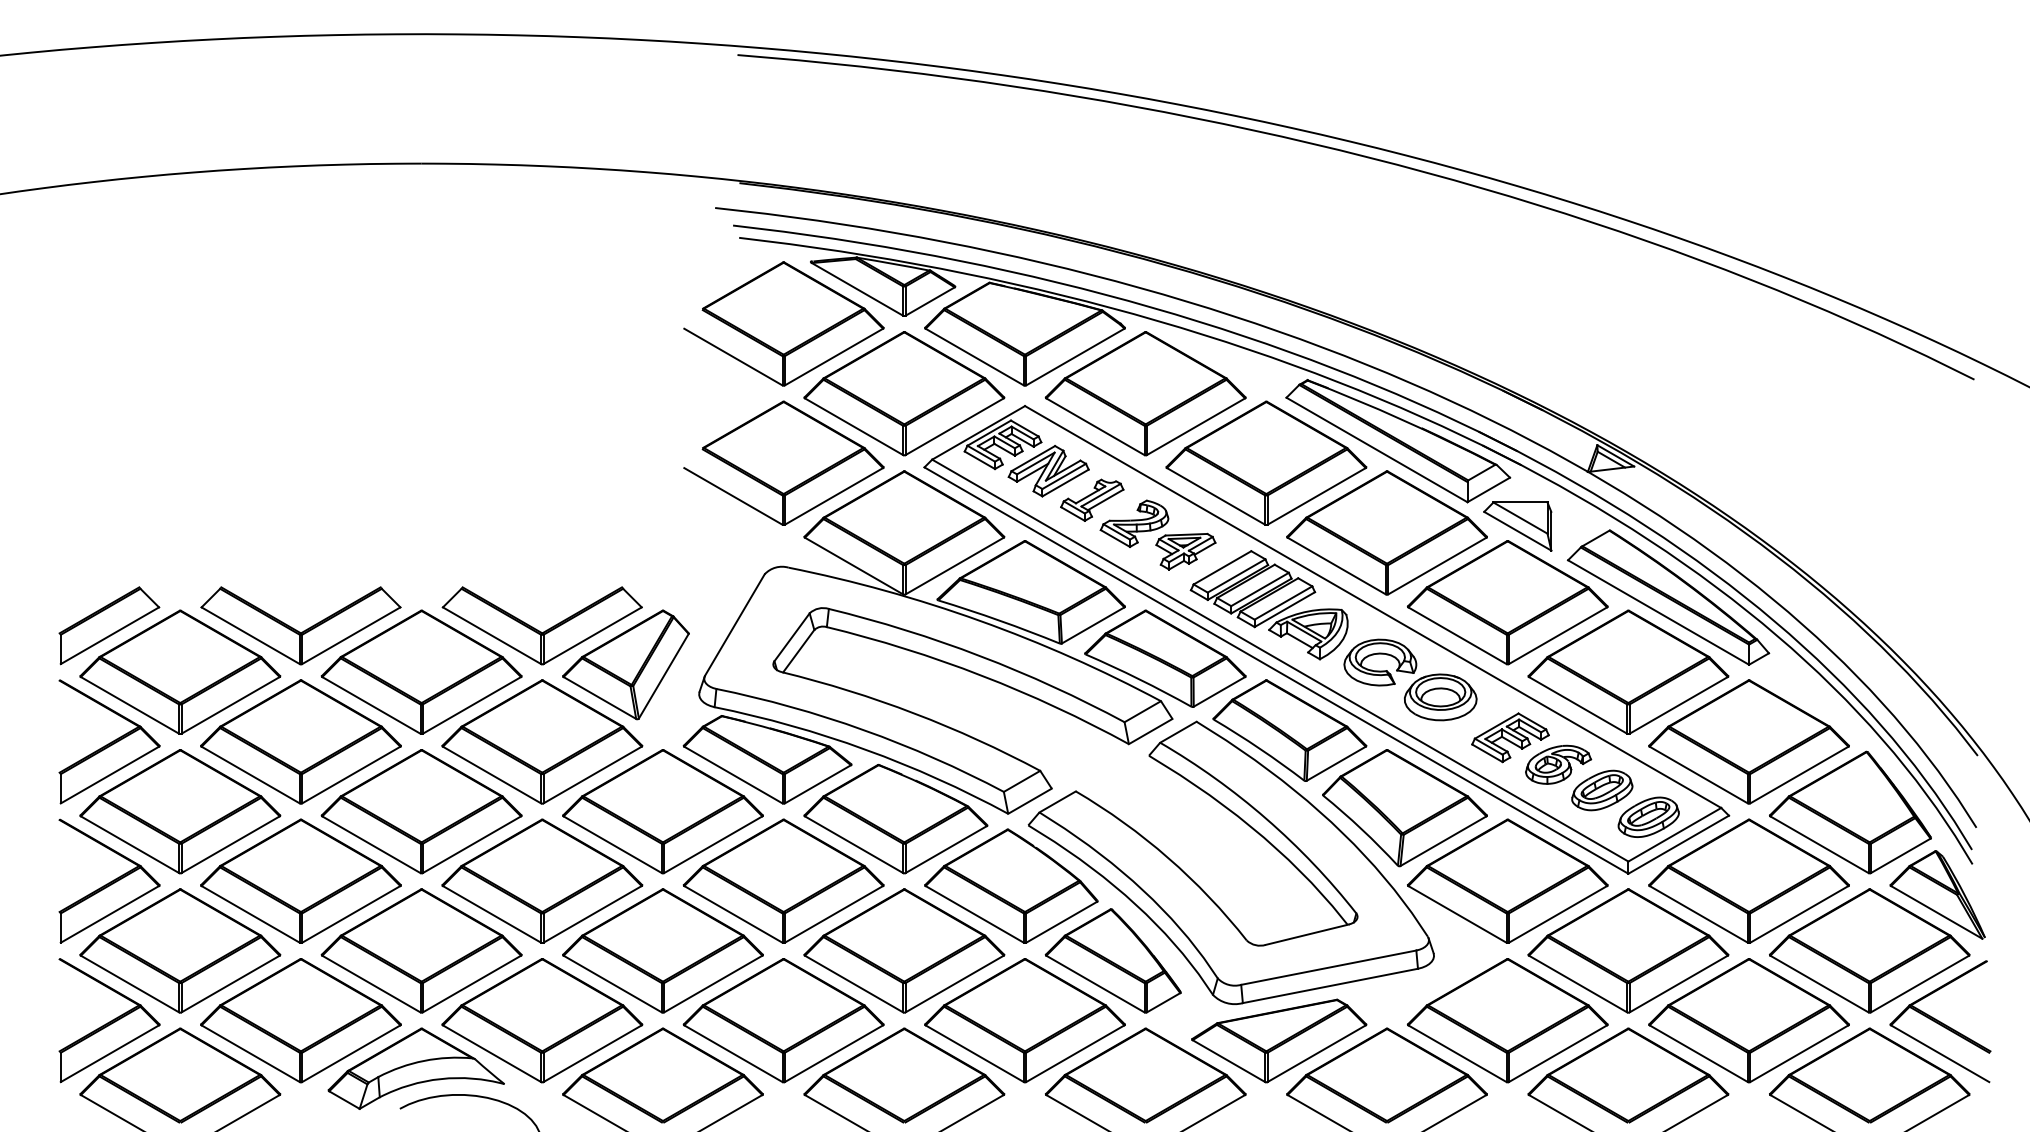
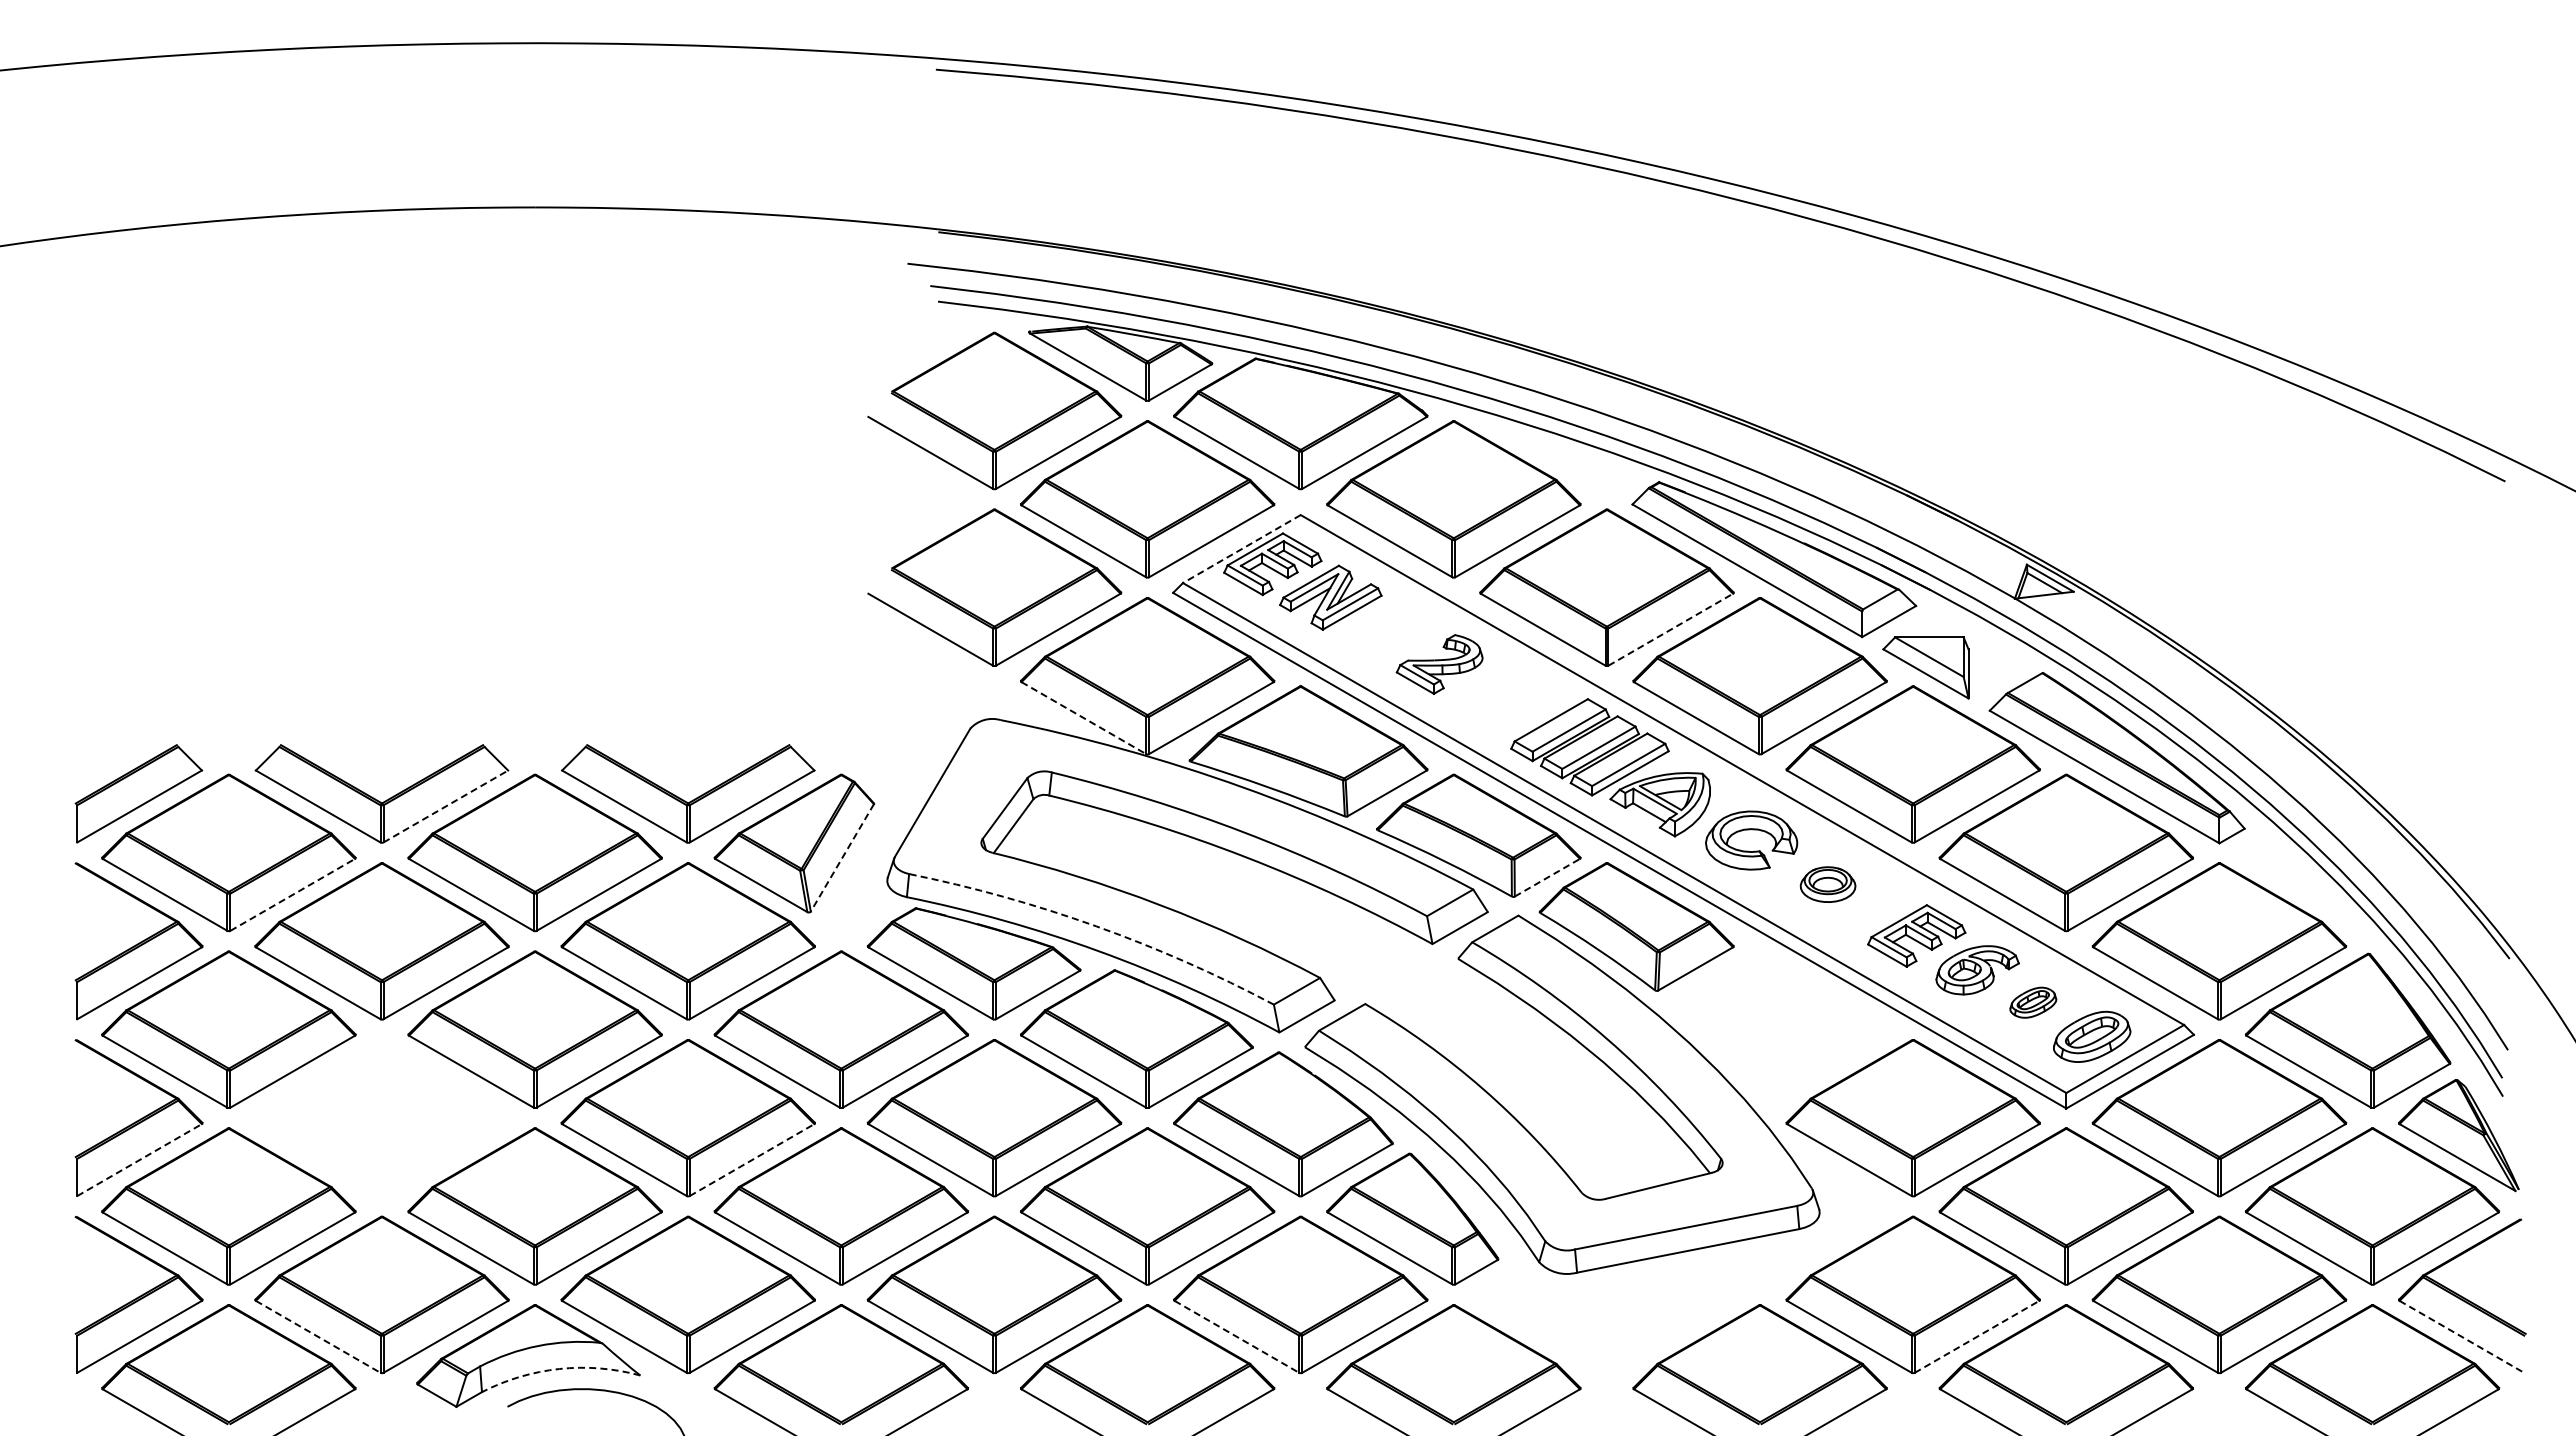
line: (978, 433) -> (1241, 549), solid -> dashed
line: (1316, 496) -> (1670, 629), solid -> dashed
part: (1091, 500) -> (1385, 634), removed
part: (1185, 551) -> (1504, 699), removed
line: (853, 566) -> (1083, 718), solid -> dashed
line: (351, 635) -> (445, 806), solid -> dashed
line: (663, 676) -> (842, 858), solid -> dashed
line: (1219, 691) -> (1547, 877), solid -> dashed
part: (1440, 697) -> (1827, 884), size x0.6
line: (230, 705) -> (292, 894), solid -> dashed
arc: (864, 730) -> (1096, 926), solid -> dashed
part: (1602, 790) -> (2033, 1002), size x0.6
part: (1404, 807) -> (1782, 1024), removed
part: (300, 881) -> (381, 1118), removed
line: (109, 914) -> (139, 1160), solid -> dashed
line: (592, 914) -> (752, 1160), solid -> dashed
part: (1278, 1040) -> (1622, 1320), removed
line: (250, 1053) -> (318, 1336), solid -> dashed
line: (974, 1053) -> (1236, 1336), solid -> dashed
line: (1558, 1053) -> (1977, 1336), solid -> dashed
line: (1939, 1053) -> (2461, 1336), solid -> dashed
arc: (440, 1078) -> (559, 1368), solid -> dashed

